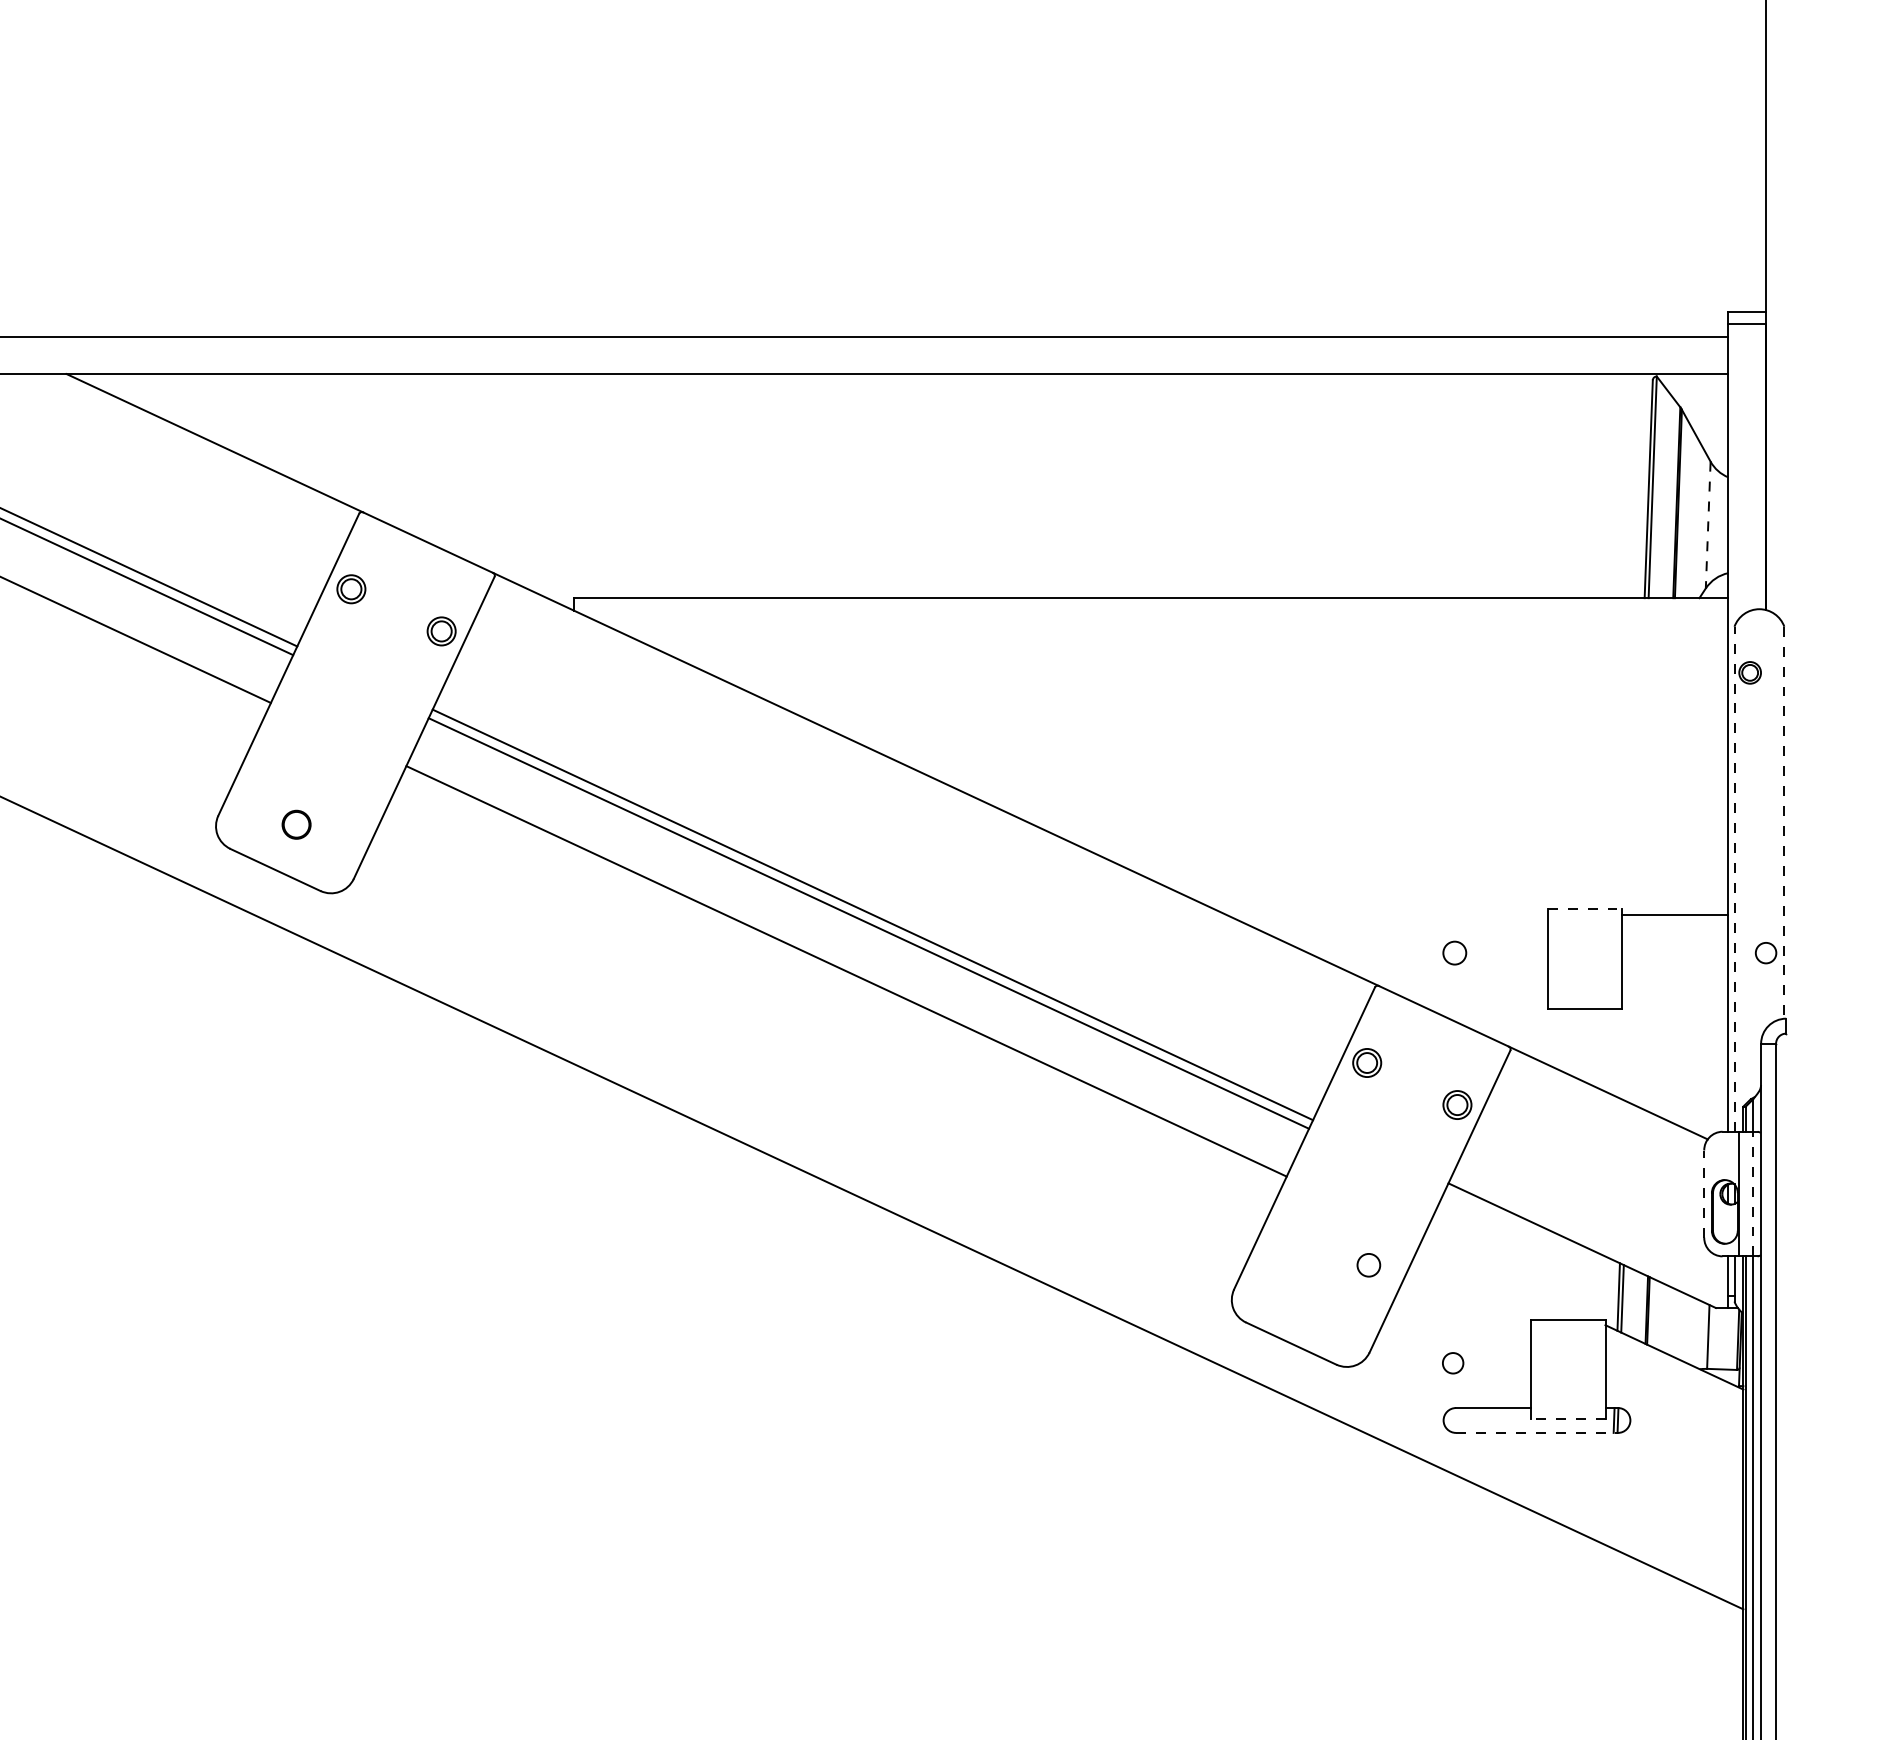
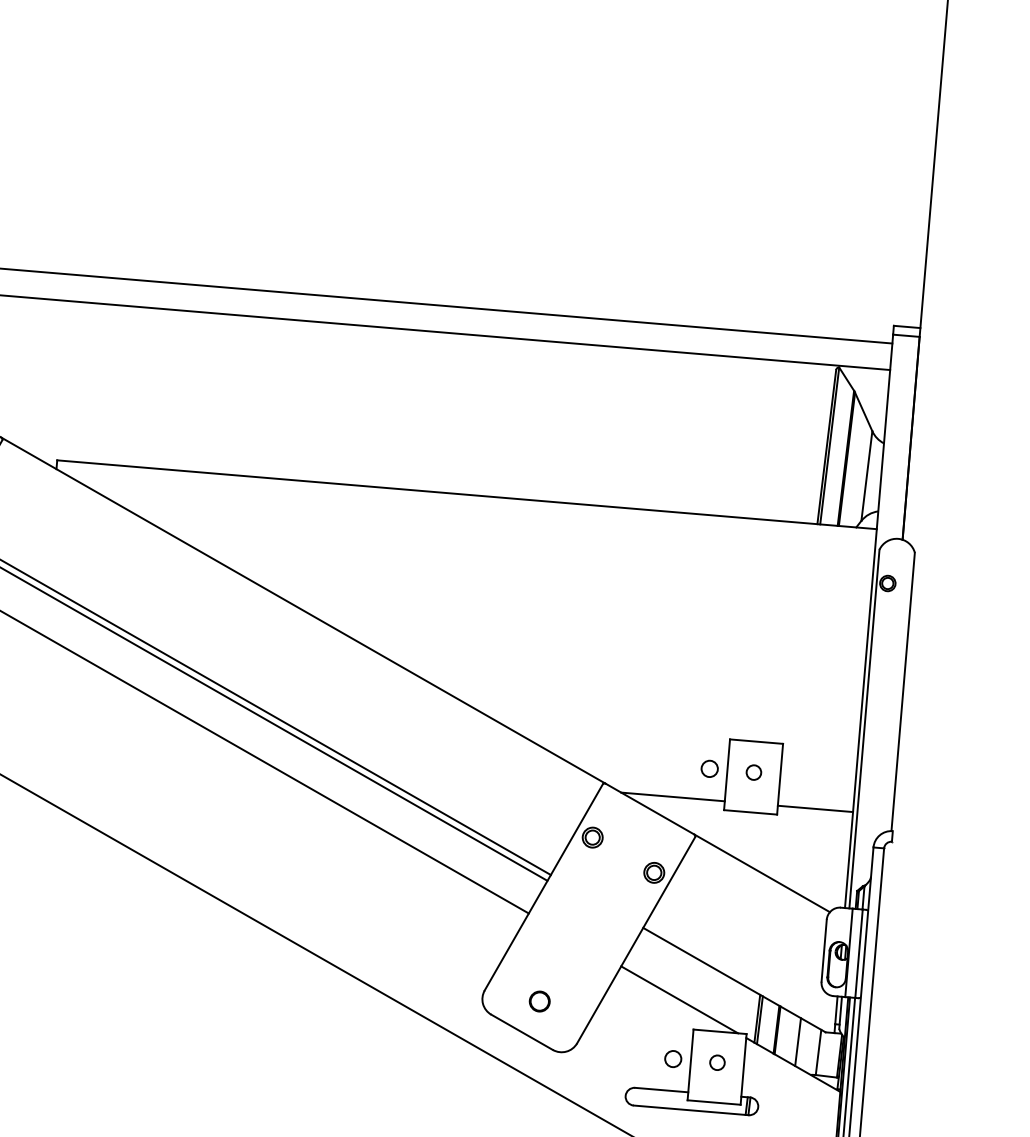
line: (1708, 525) -> (867, 476), dashed -> solid
line: (1784, 823) -> (903, 692), dashed -> solid
line: (1734, 879) -> (864, 729), dashed -> solid
line: (1585, 909) -> (756, 741), dashed -> solid
line: (1675, 914) -> (815, 808), moved
circle: (1454, 952) -> (709, 768), moved
circle: (1766, 953) -> (754, 772), moved
line: (1474, 996) -> (672, 796), added
line: (1753, 1193) -> (859, 953), dashed -> solid
line: (1704, 1194) -> (824, 951), dashed -> solid
circle: (1368, 1265) -> (672, 1059), moved
line: (1507, 1279) -> (679, 999), added
circle: (1312, 1298) -> (539, 1001), added
line: (1678, 1324) -> (798, 1041), added
circle: (1453, 1363) -> (717, 1062), moved
line: (1567, 1419) -> (713, 1102), dashed -> solid
line: (1537, 1432) -> (691, 1110), dashed -> solid

